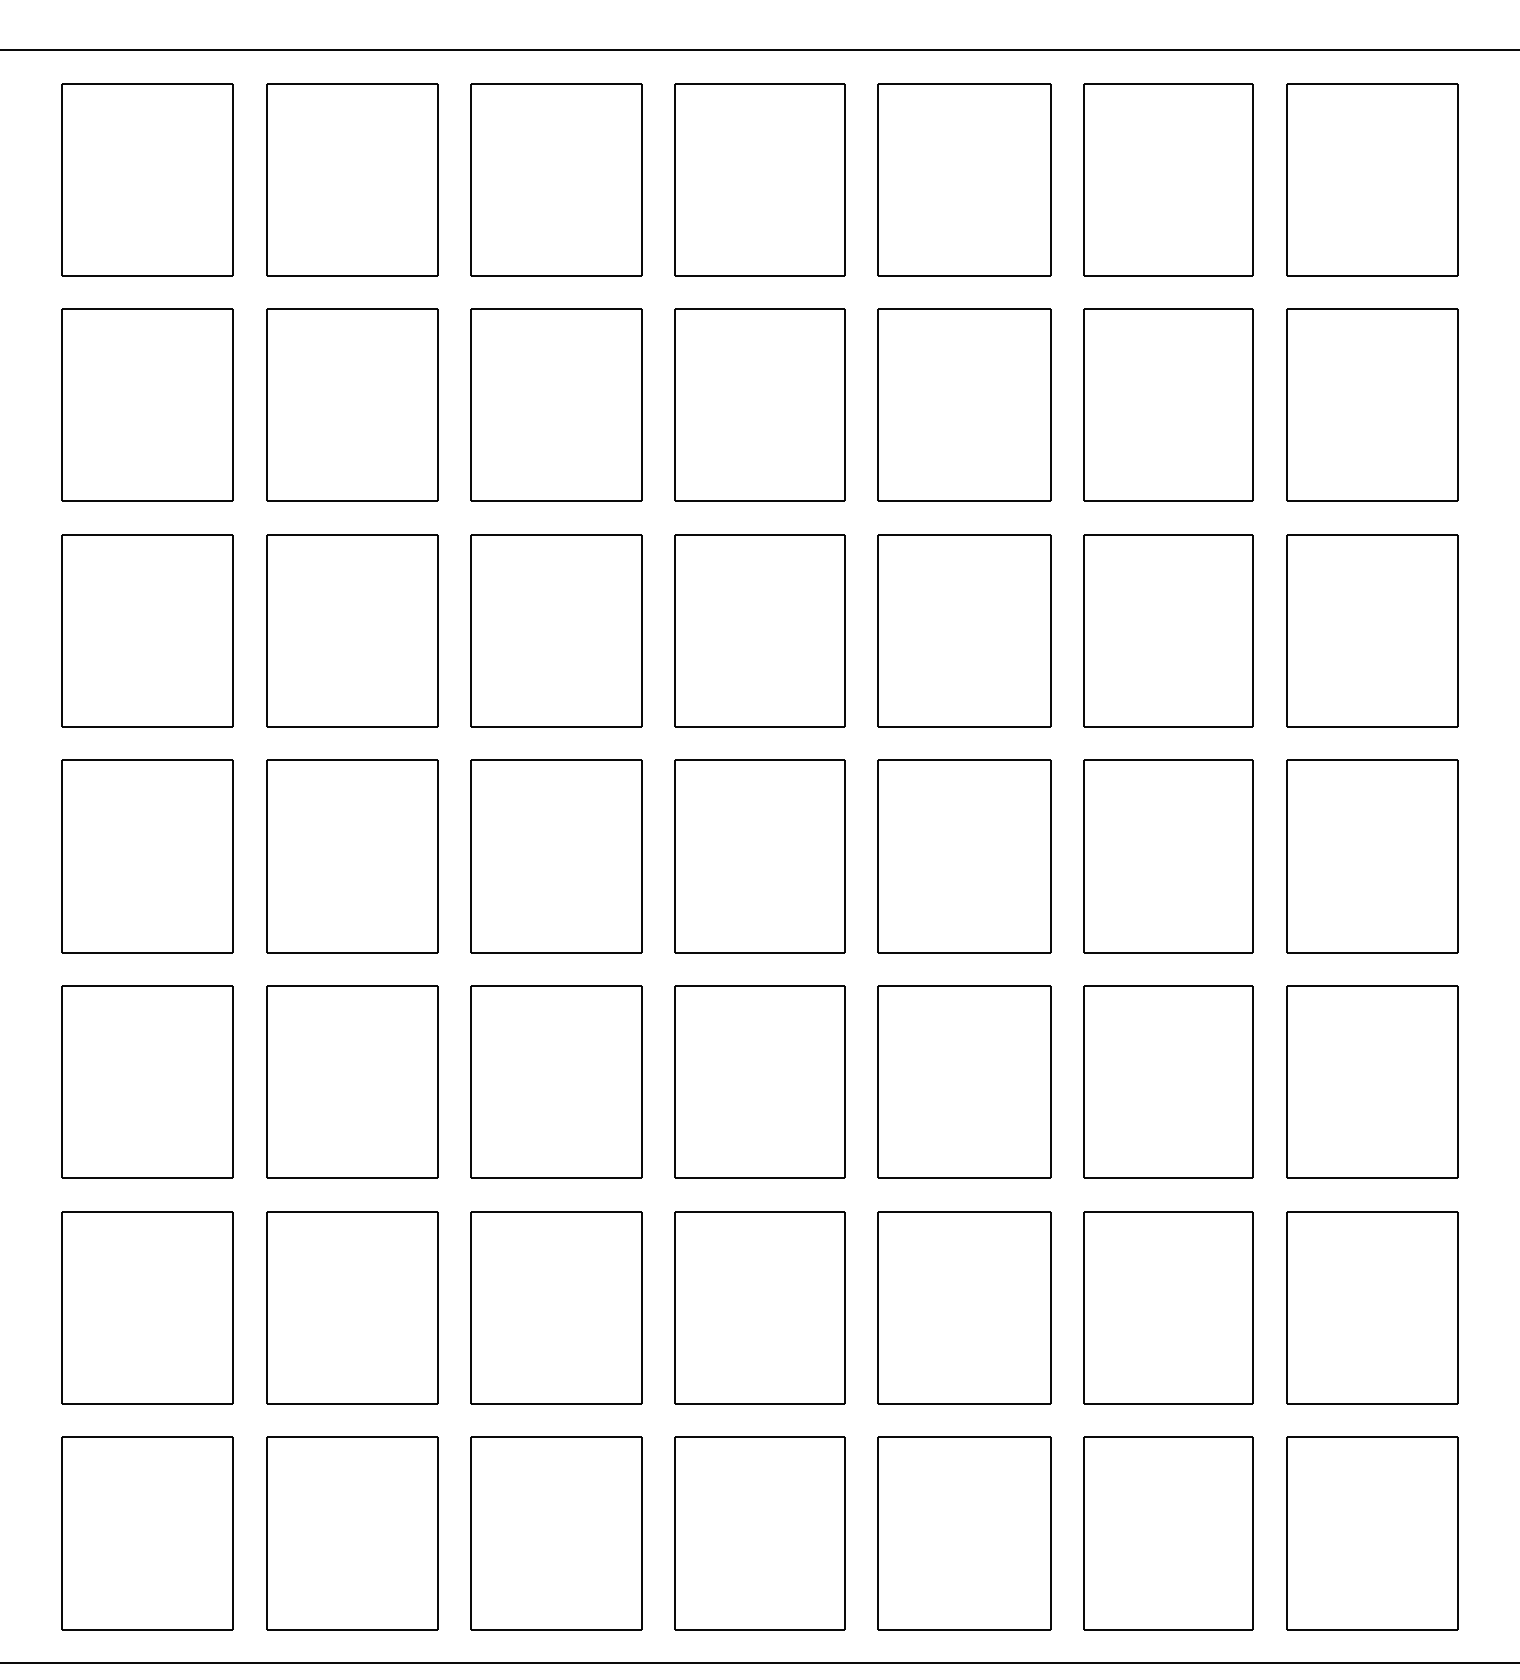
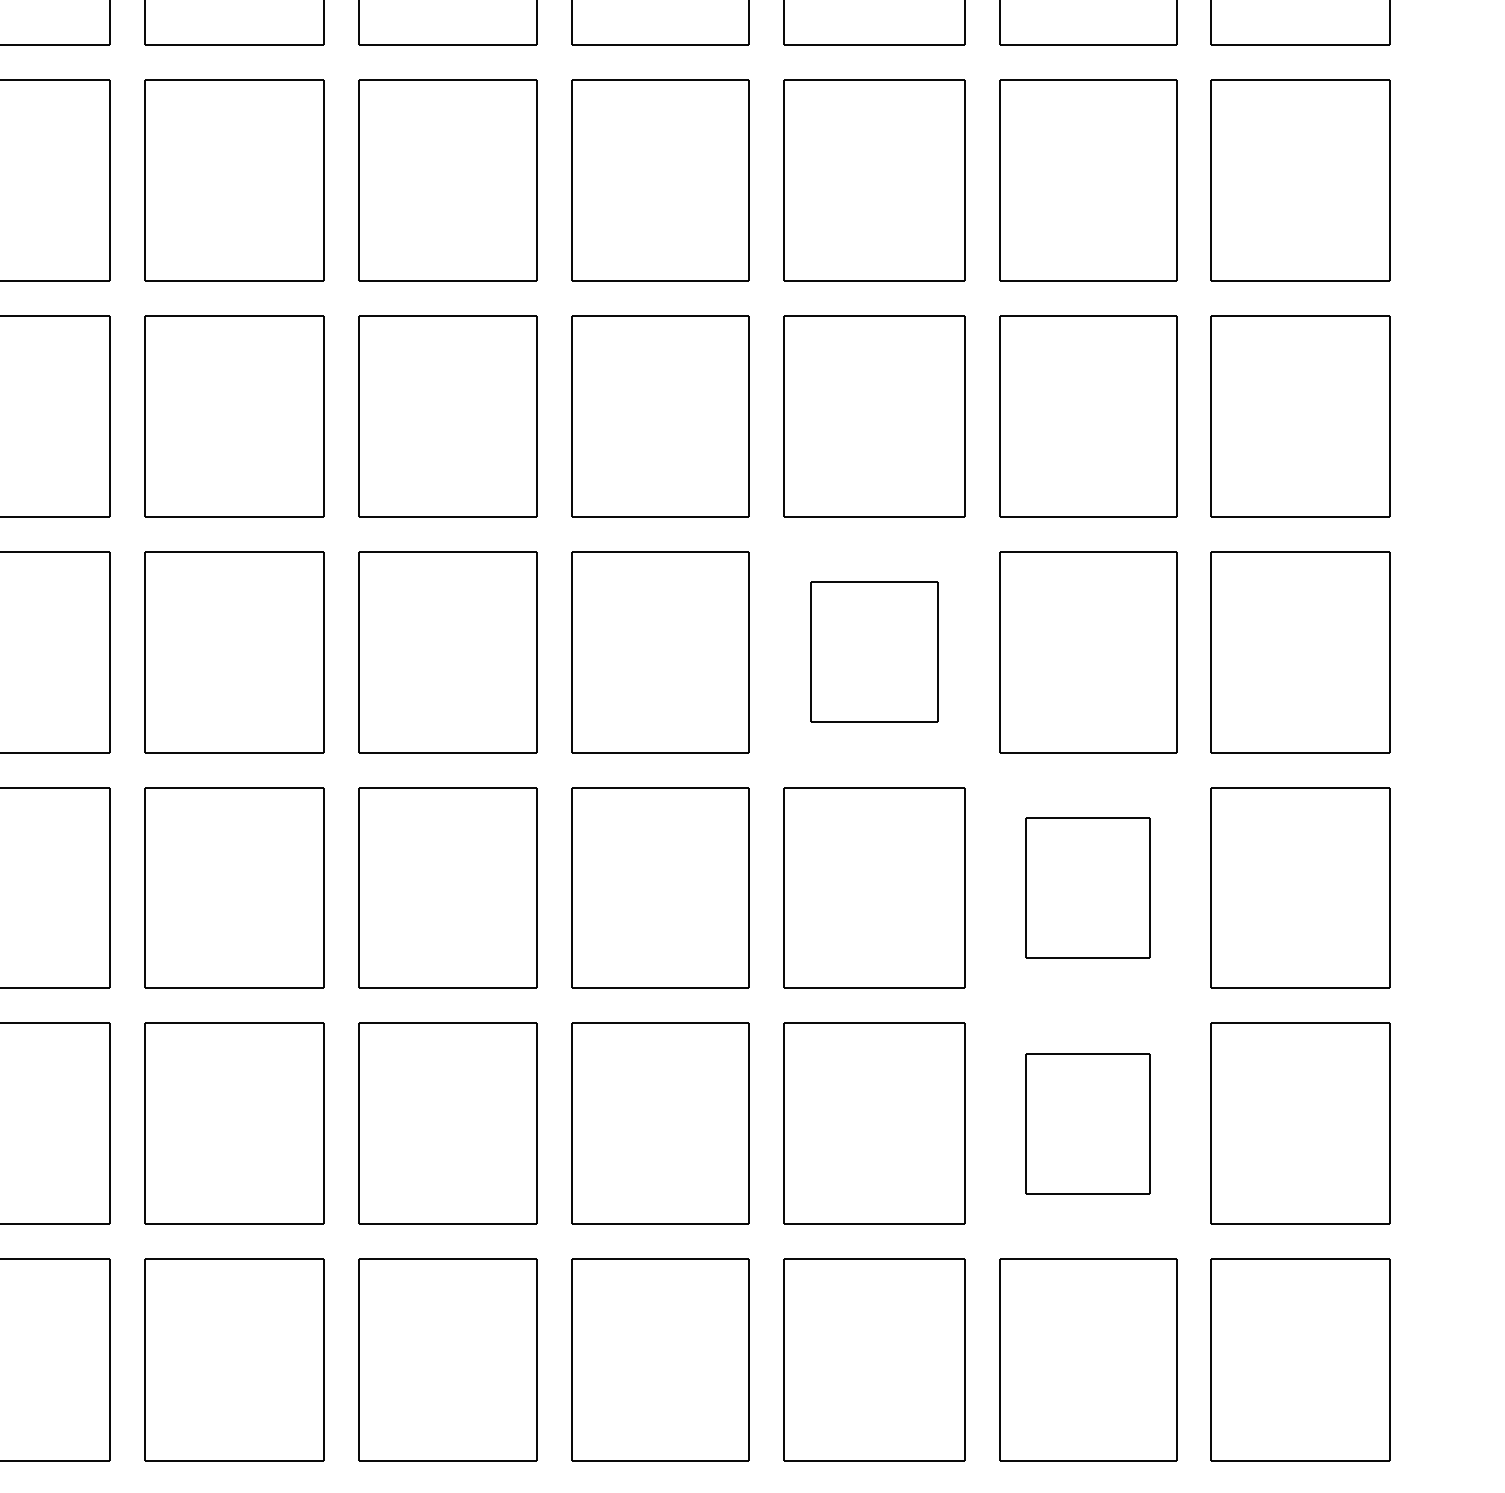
part: (964, 856) -> (874, 652), size x0.7
part: (1168, 1081) -> (1087, 887), size x0.7
part: (1168, 1307) -> (1087, 1123), size x0.7

